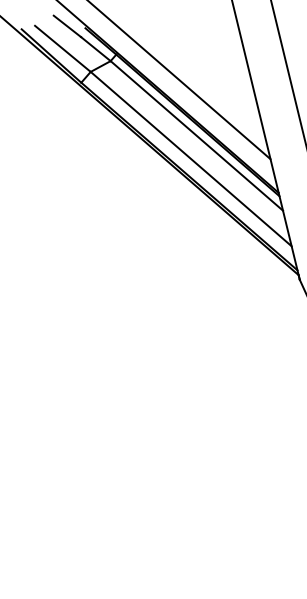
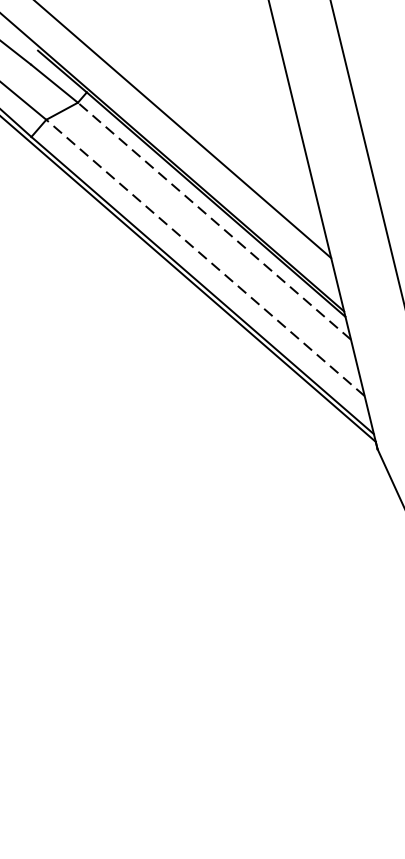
line: (196, 135) -> (213, 220), solid -> dashed
line: (190, 158) -> (204, 257), solid -> dashed

